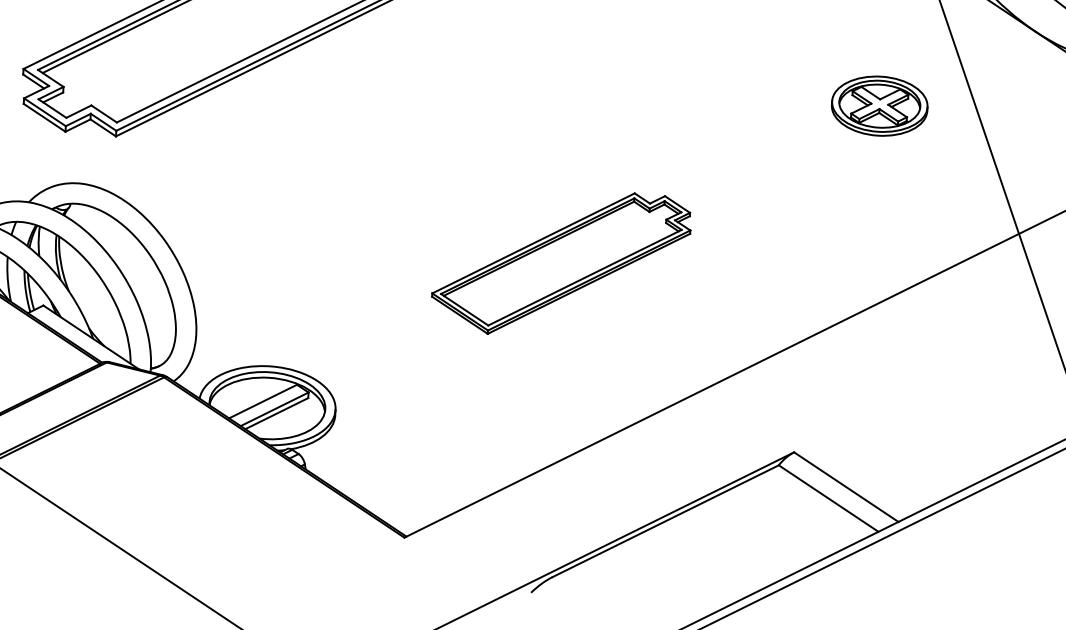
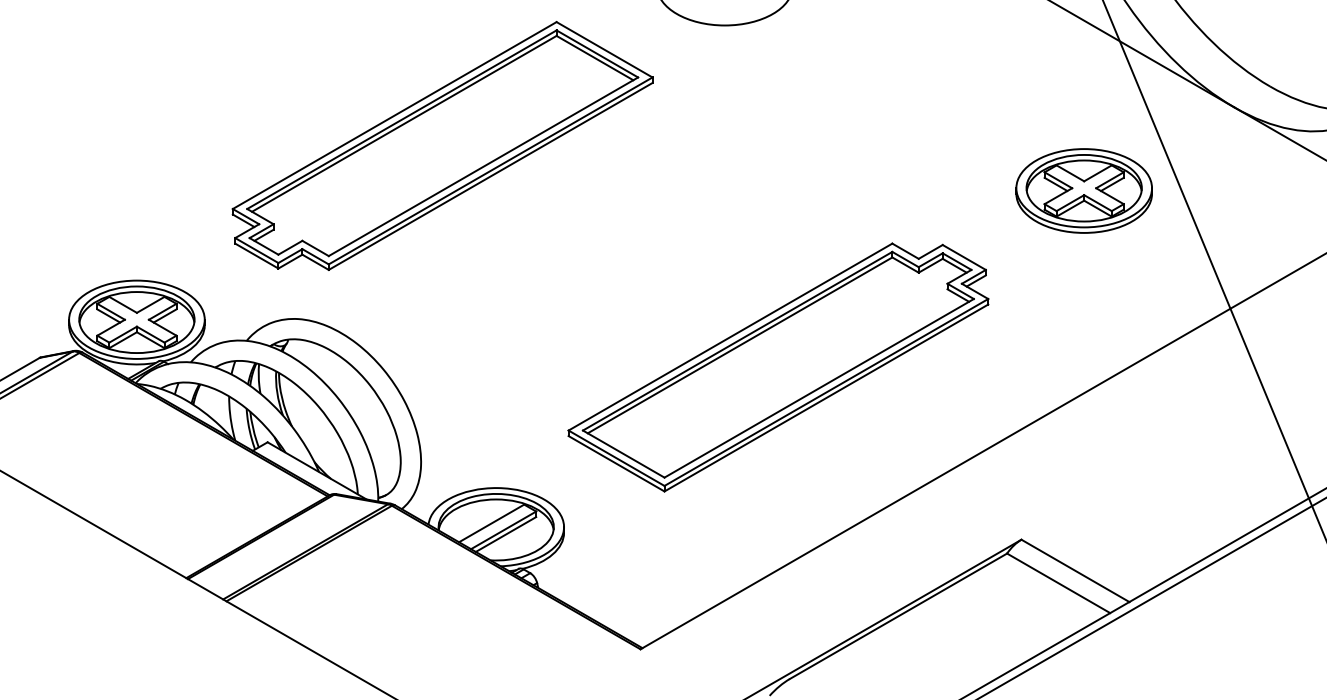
part: (879, 105) -> (1083, 190), size x1.43
part: (561, 263) -> (778, 367), size x1.67

